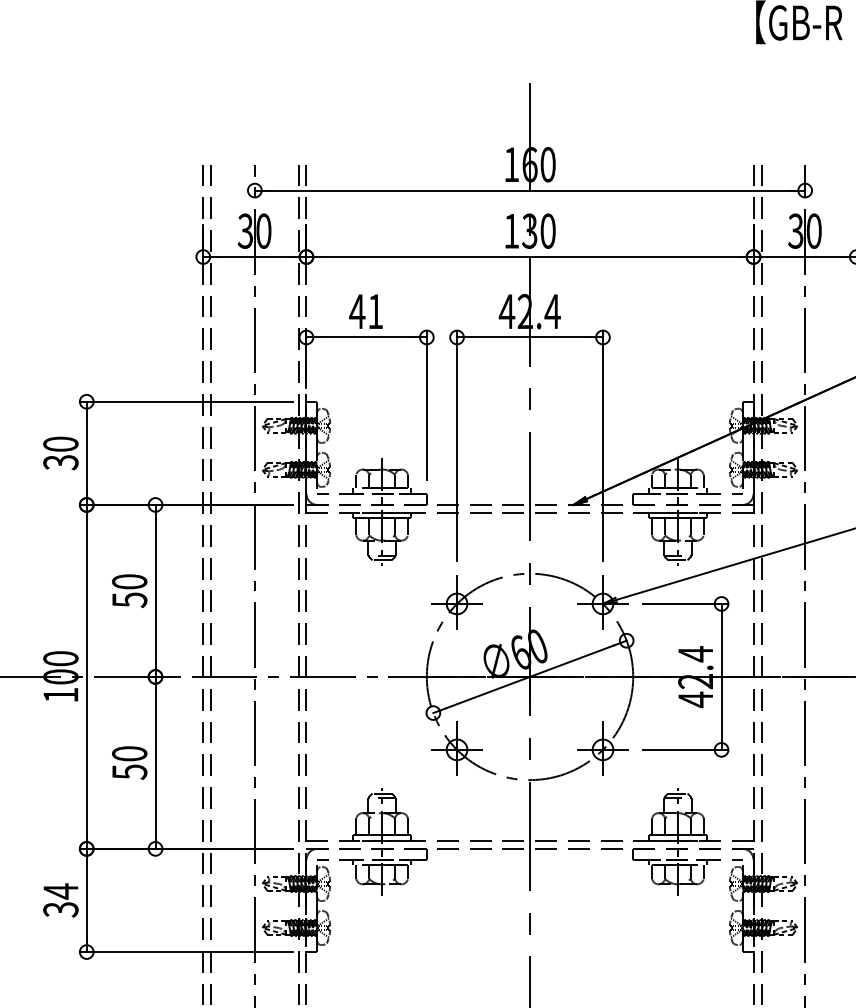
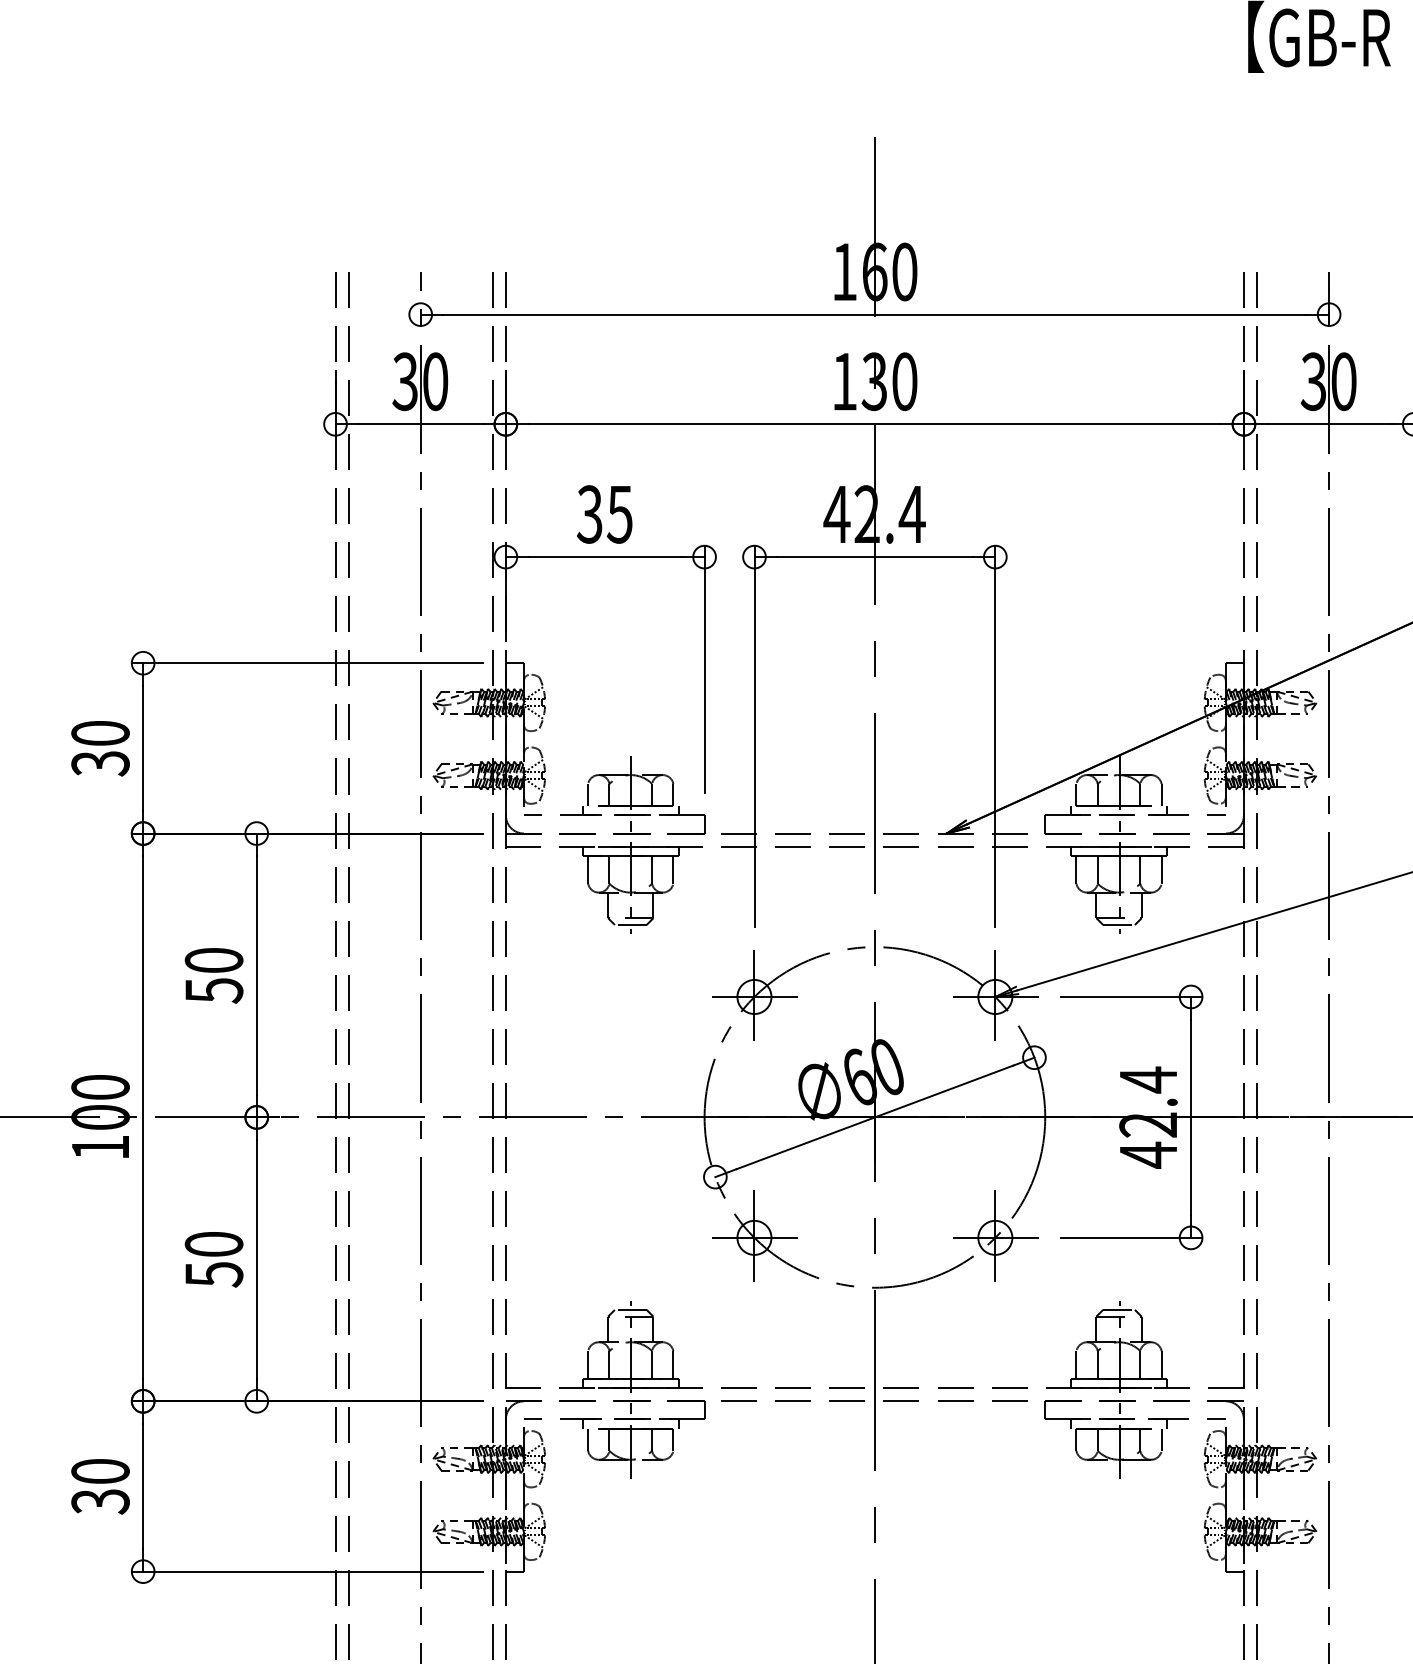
text: (366, 311) -> (604, 514), 41 -> 35
text: (60, 891) -> (99, 1471), 34 -> 30

